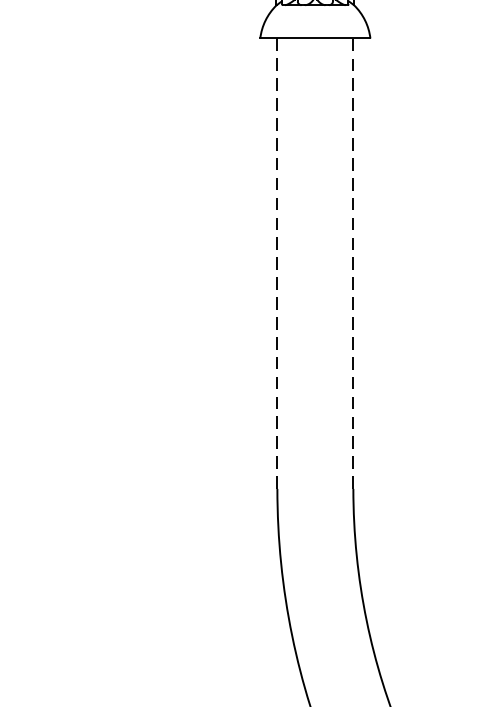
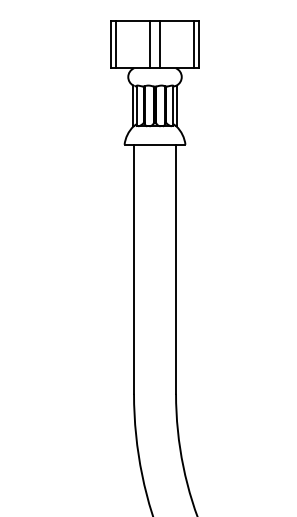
line: (278, 264) -> (134, 269), dashed -> solid
line: (354, 264) -> (176, 269), dashed -> solid

